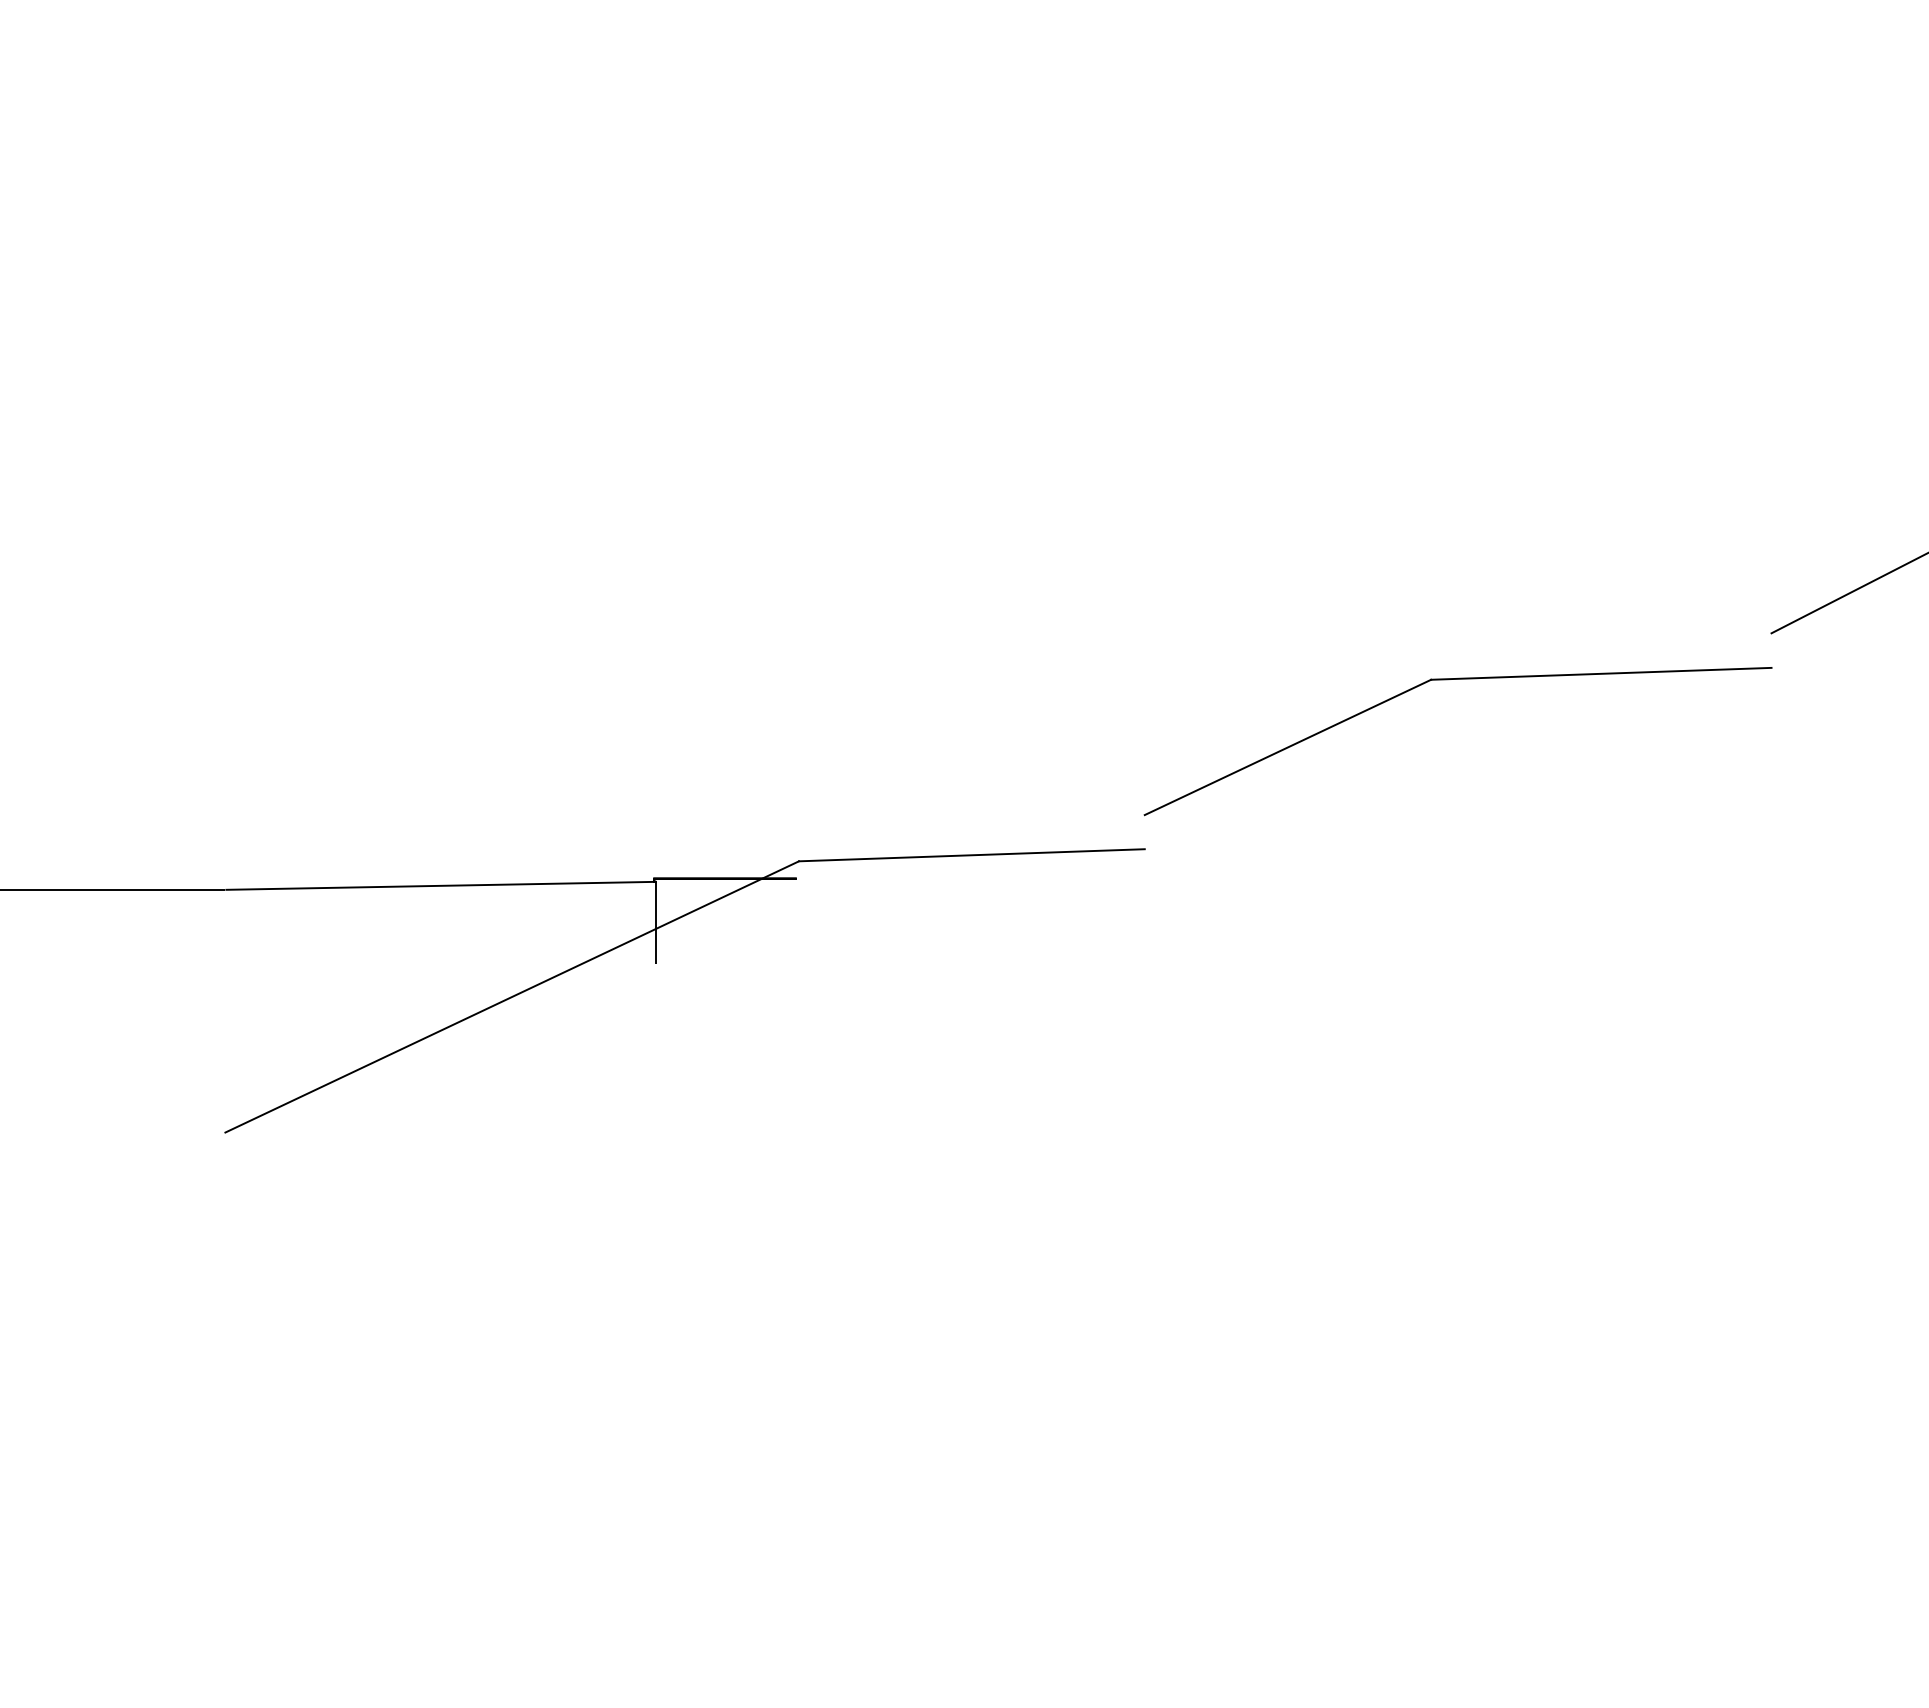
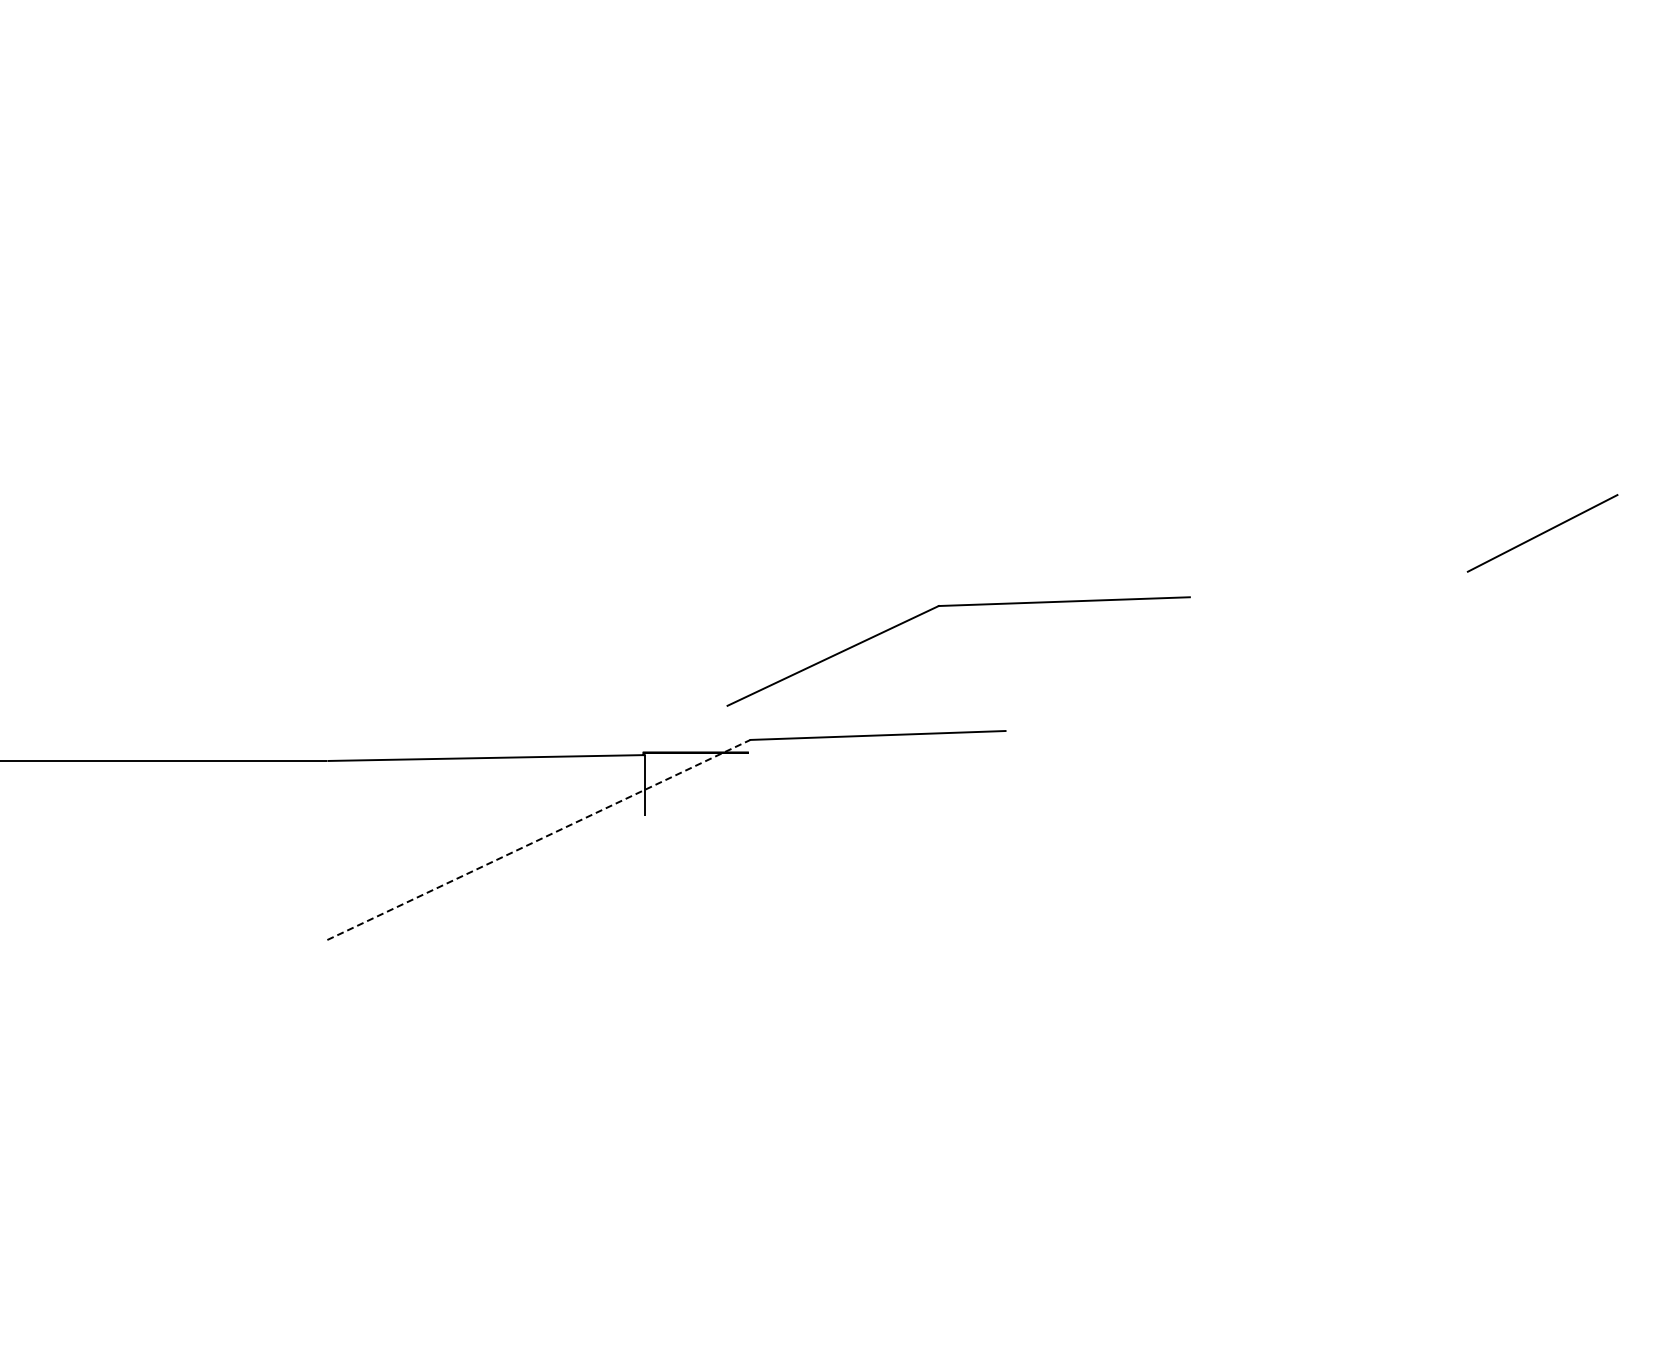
part: (1457, 680) -> (958, 606), moved
line: (512, 996) -> (539, 839), solid -> dashed

